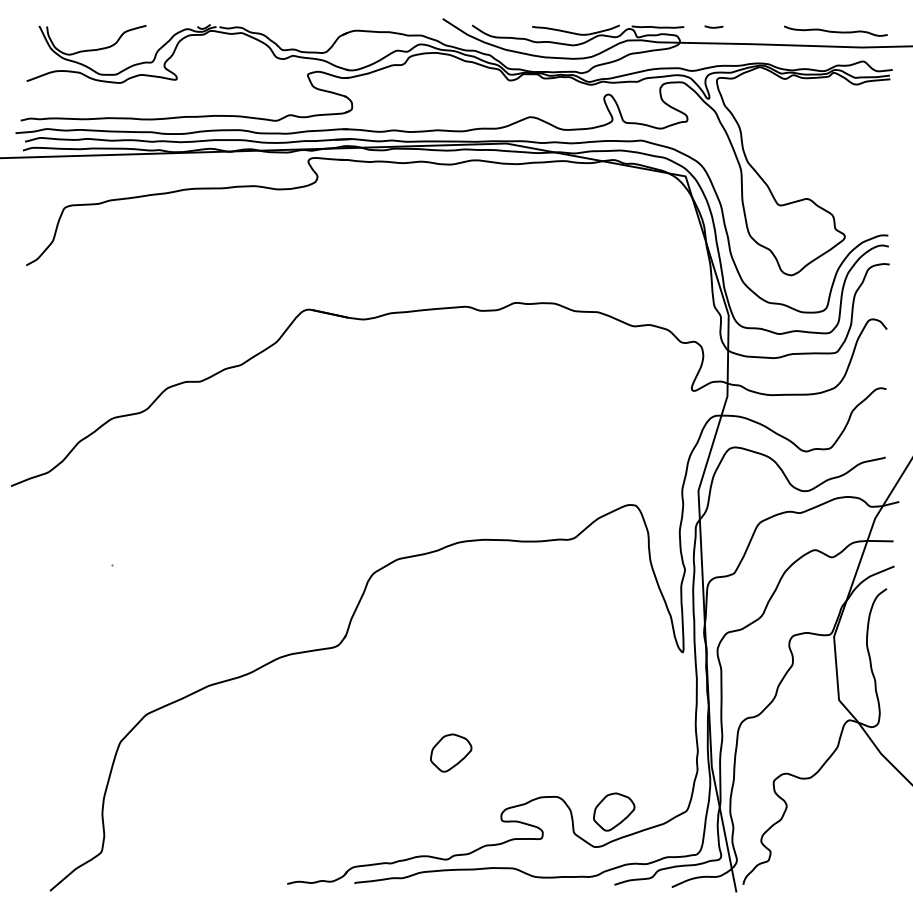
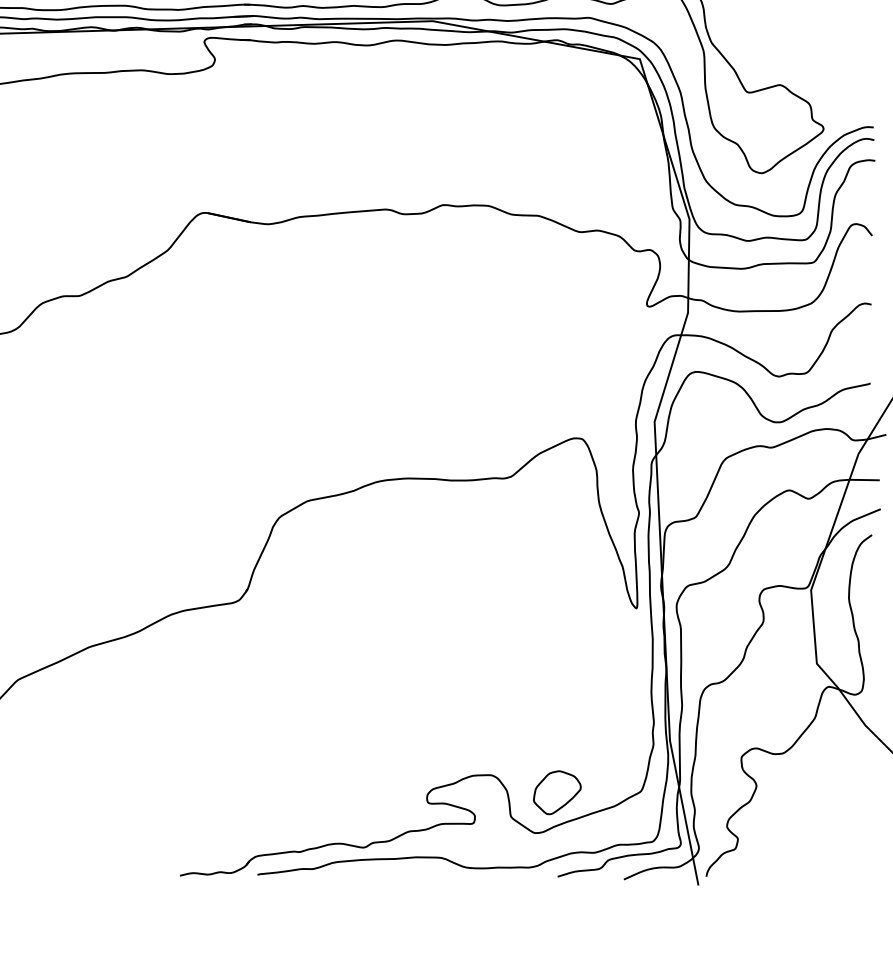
part: (451, 752) -> (369, 723), removed

